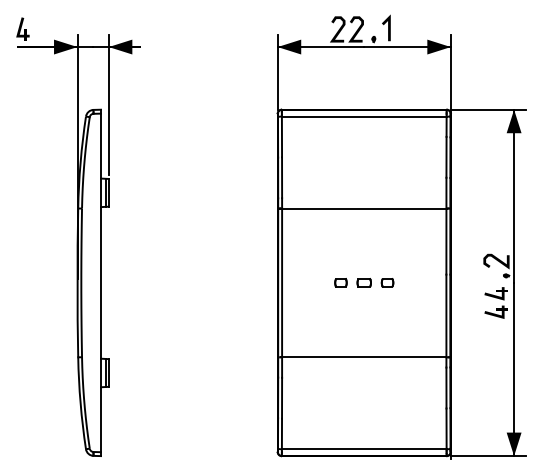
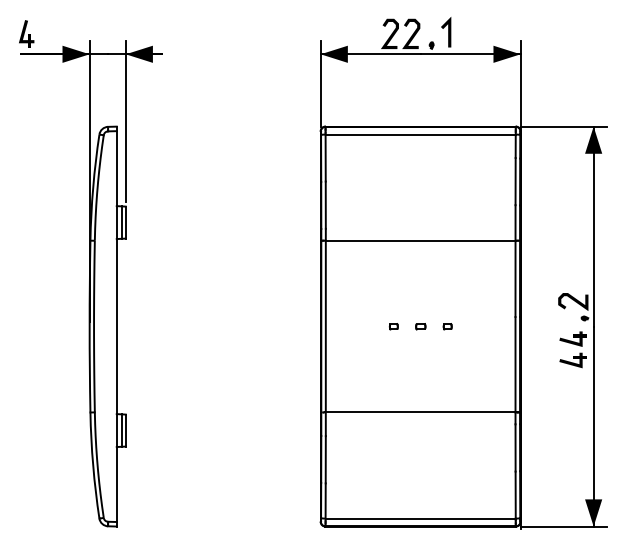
part: (340, 282) -> (393, 326), size x0.6
part: (364, 282) -> (420, 326), size x0.6
part: (387, 282) -> (447, 326), size x0.6

